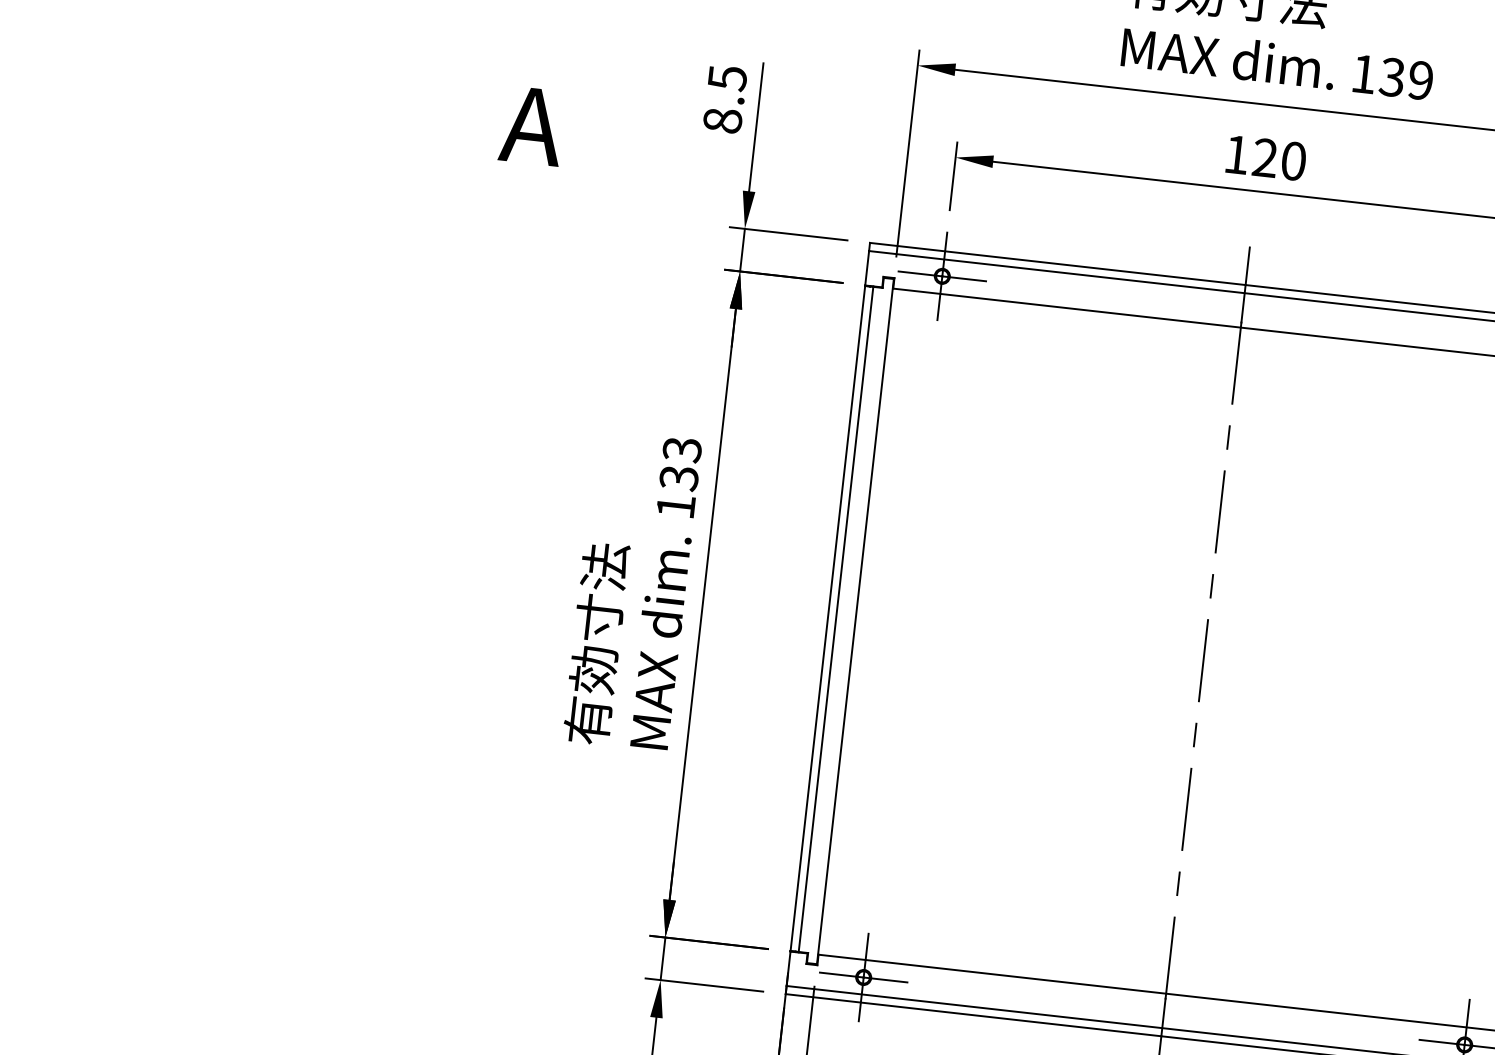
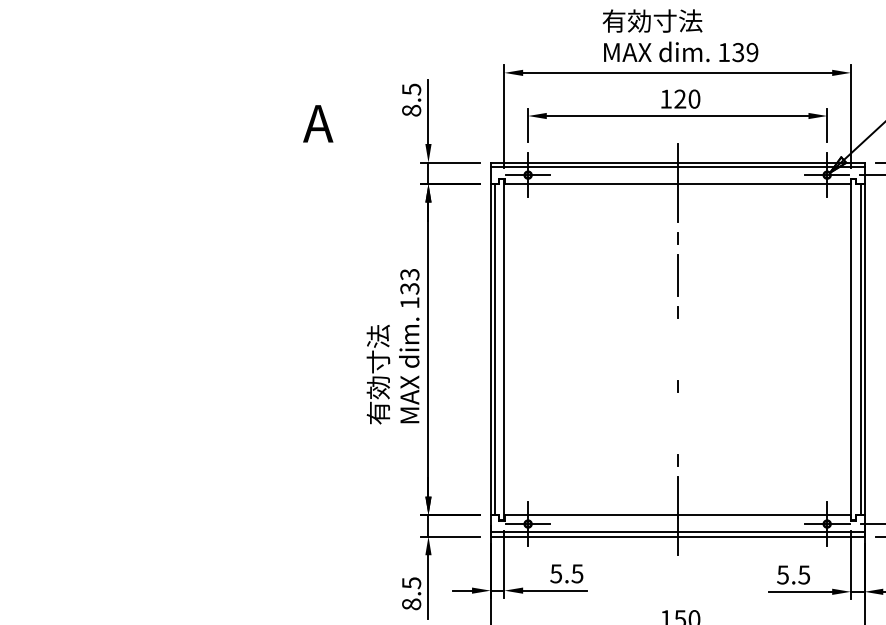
line: (1203, 660) -> (677, 349), removed
line: (1186, 809) -> (677, 423), removed

